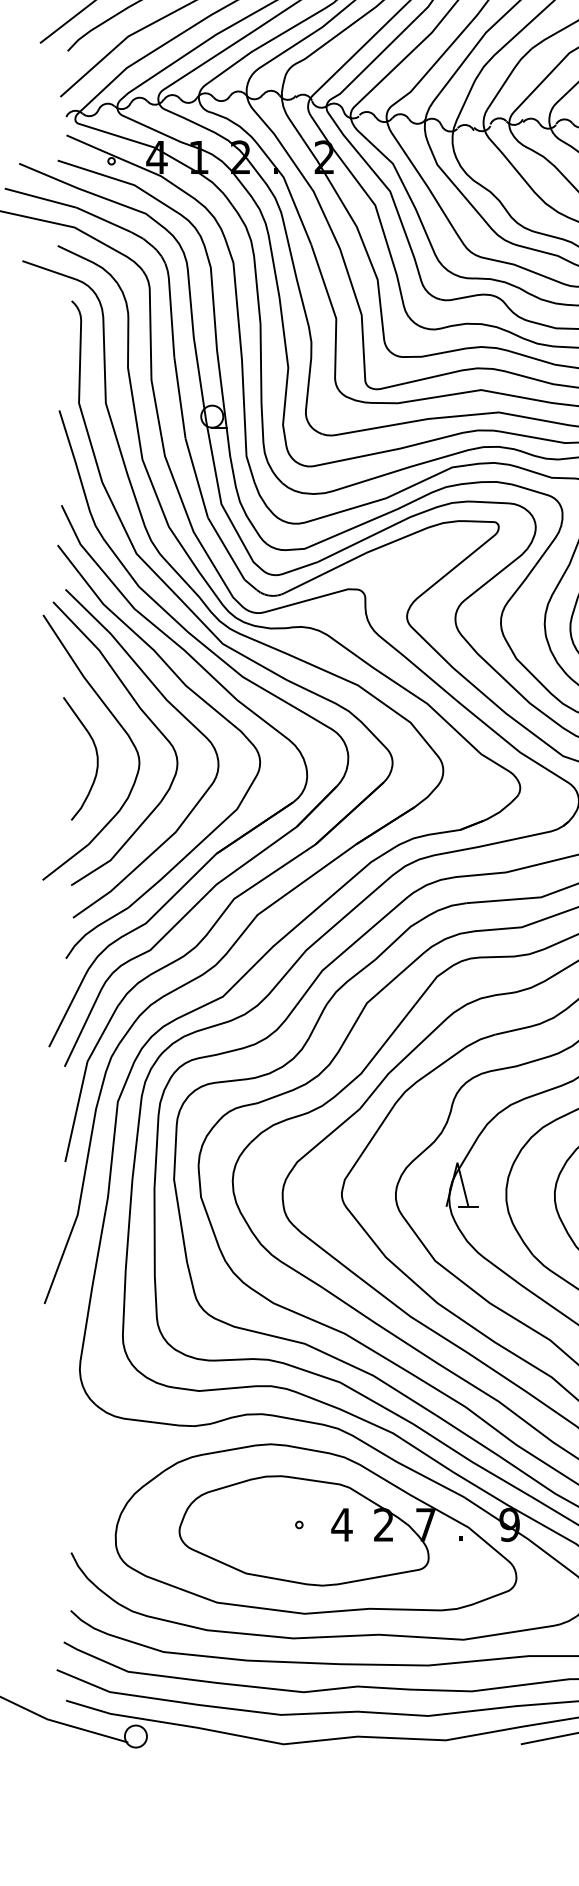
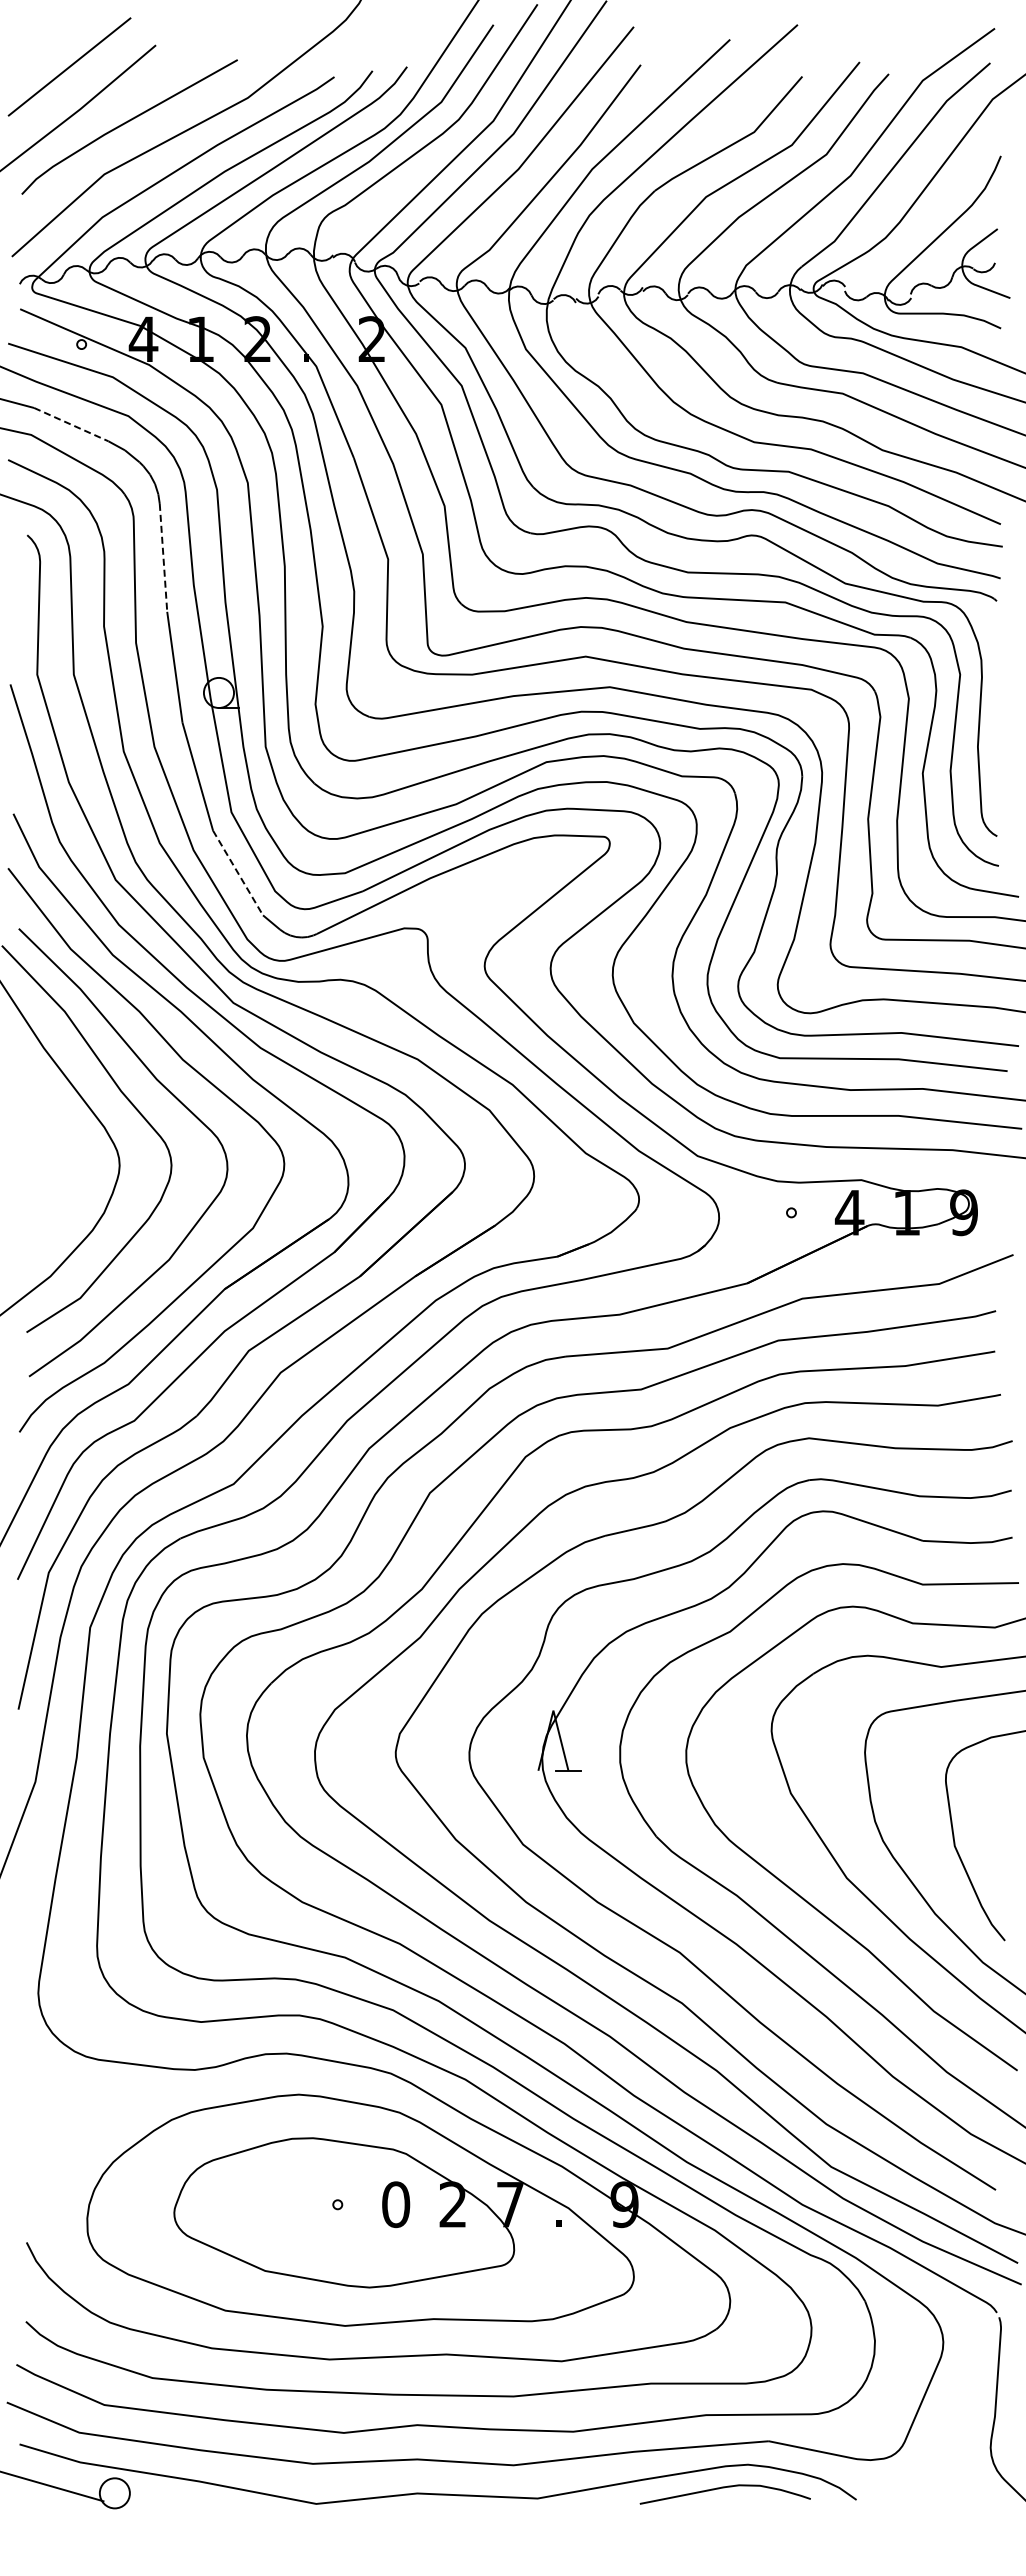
line: (104, 219) -> (71, 424), solid -> dashed
line: (171, 318) -> (163, 558), solid -> dashed
line: (226, 549) -> (238, 873), solid -> dashed
curve: (96, 758) -> (61, 1159), removed
text: (341, 1524) -> (395, 2204), 4 -> 0

